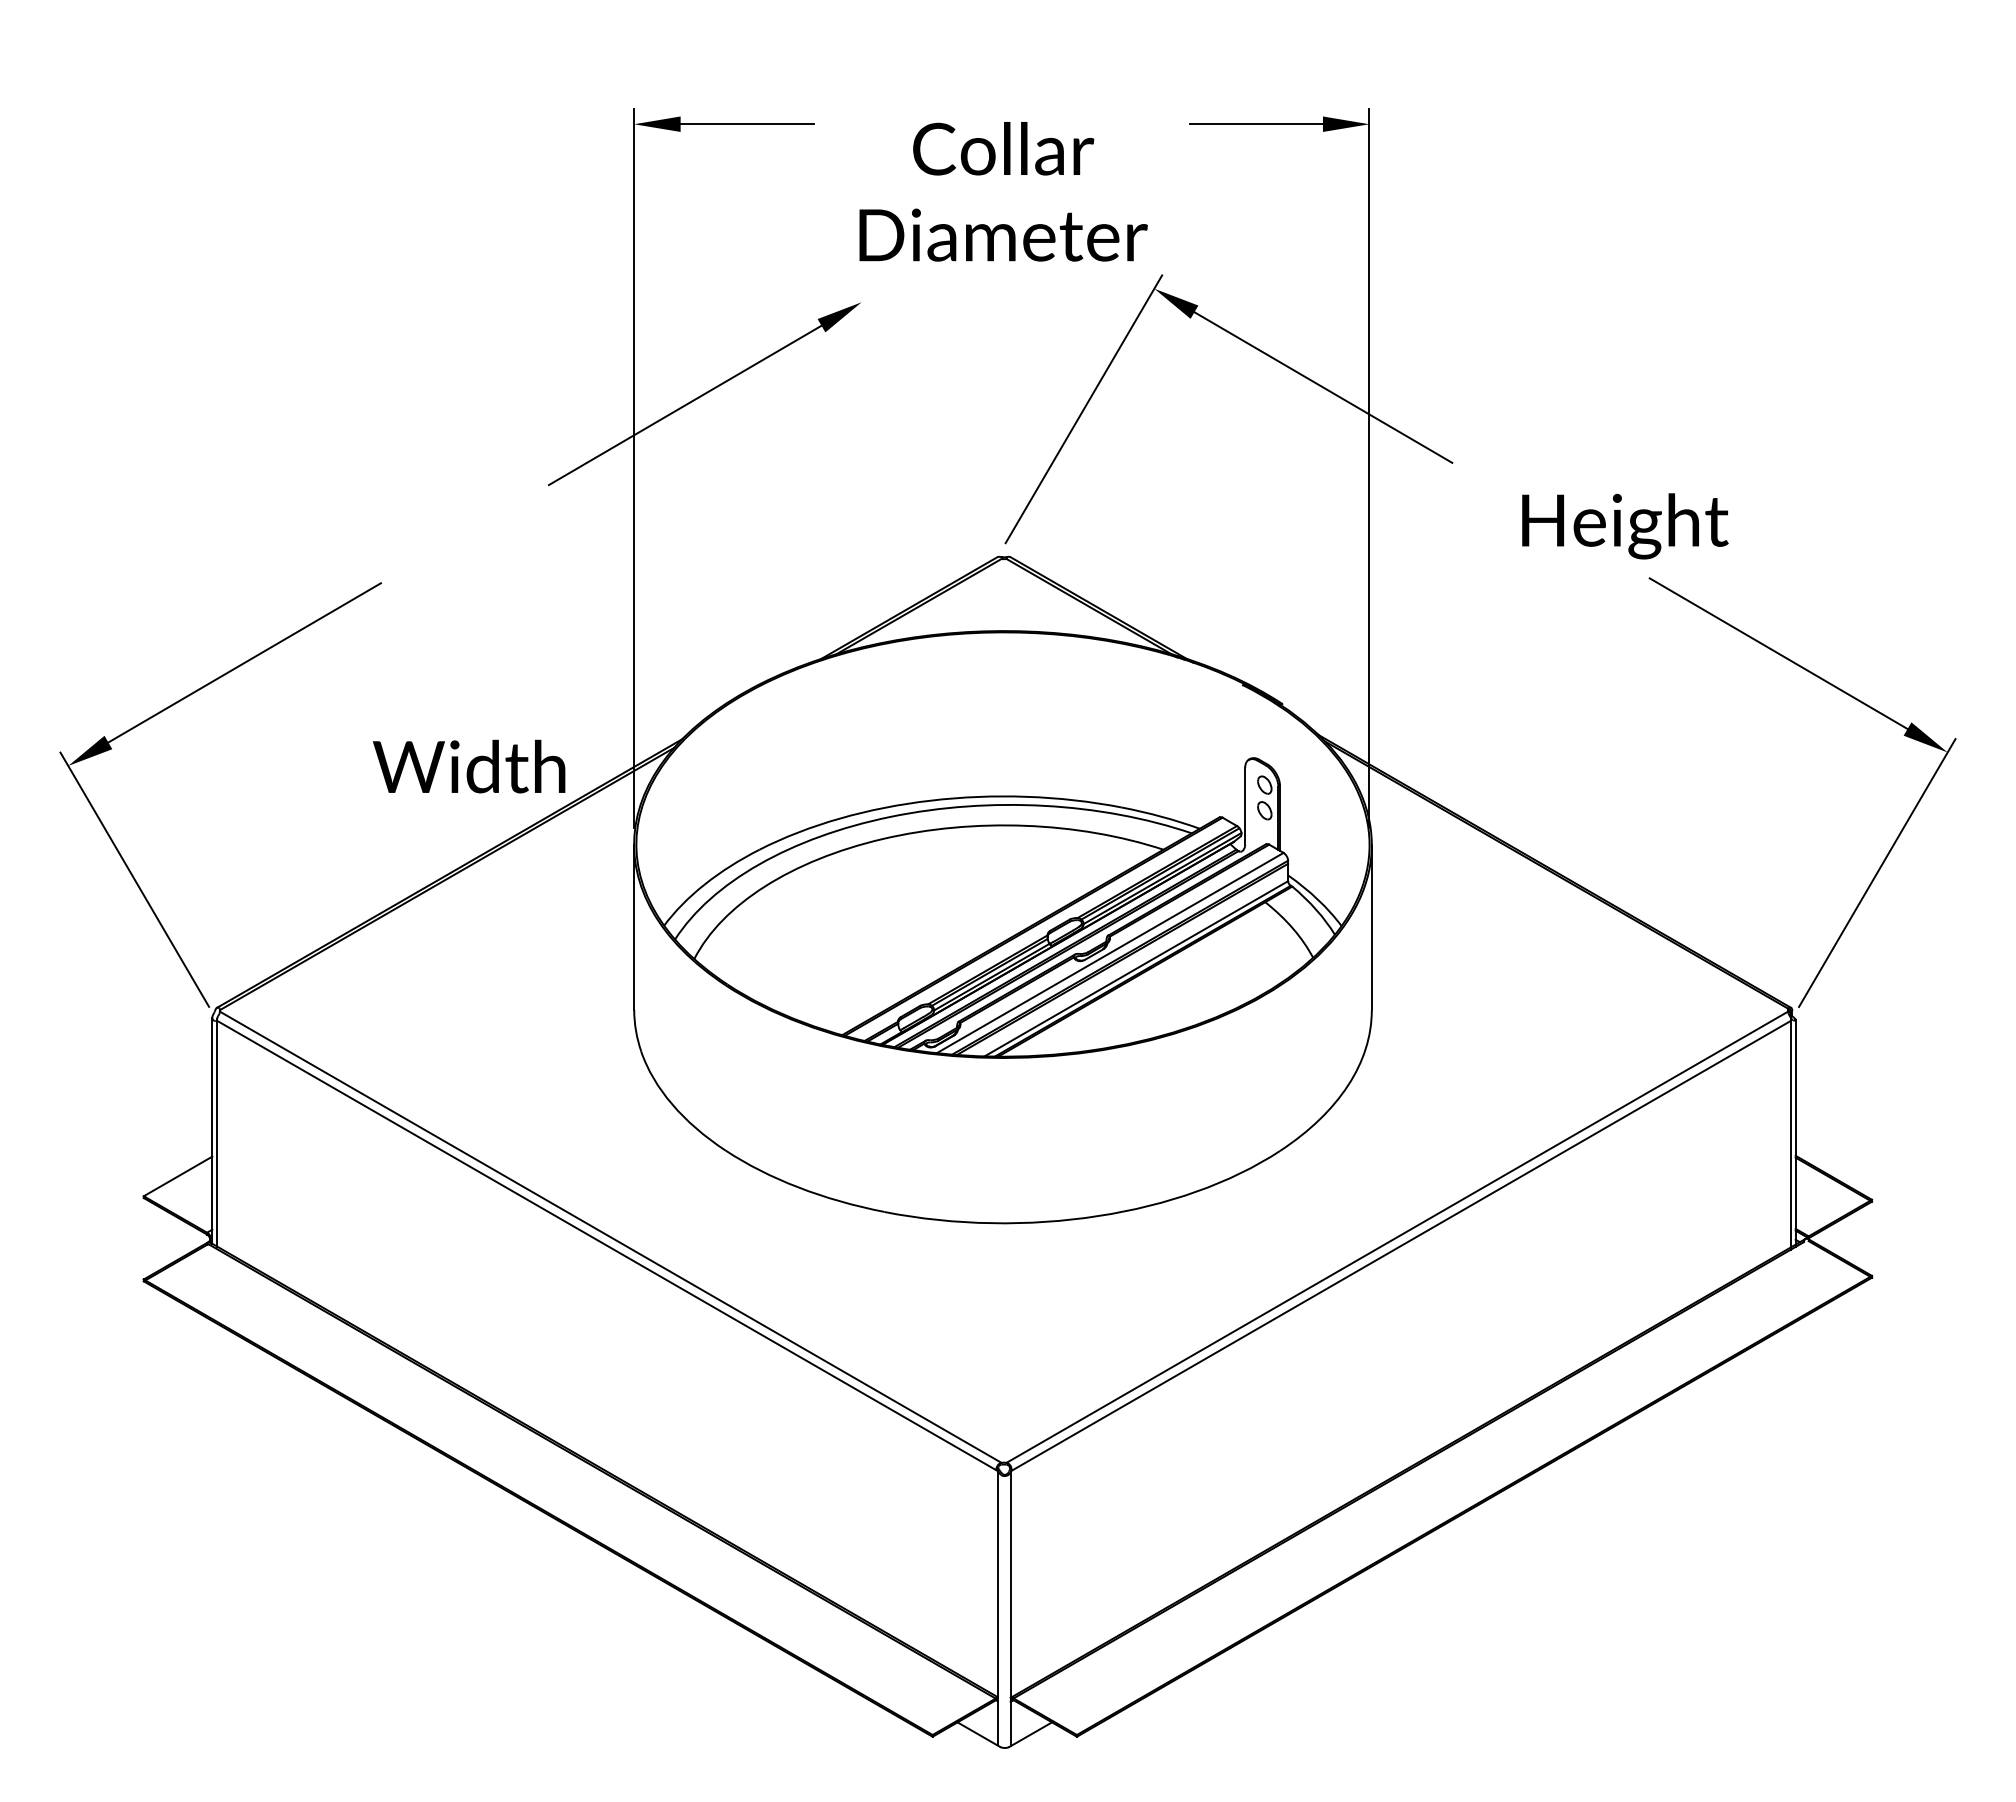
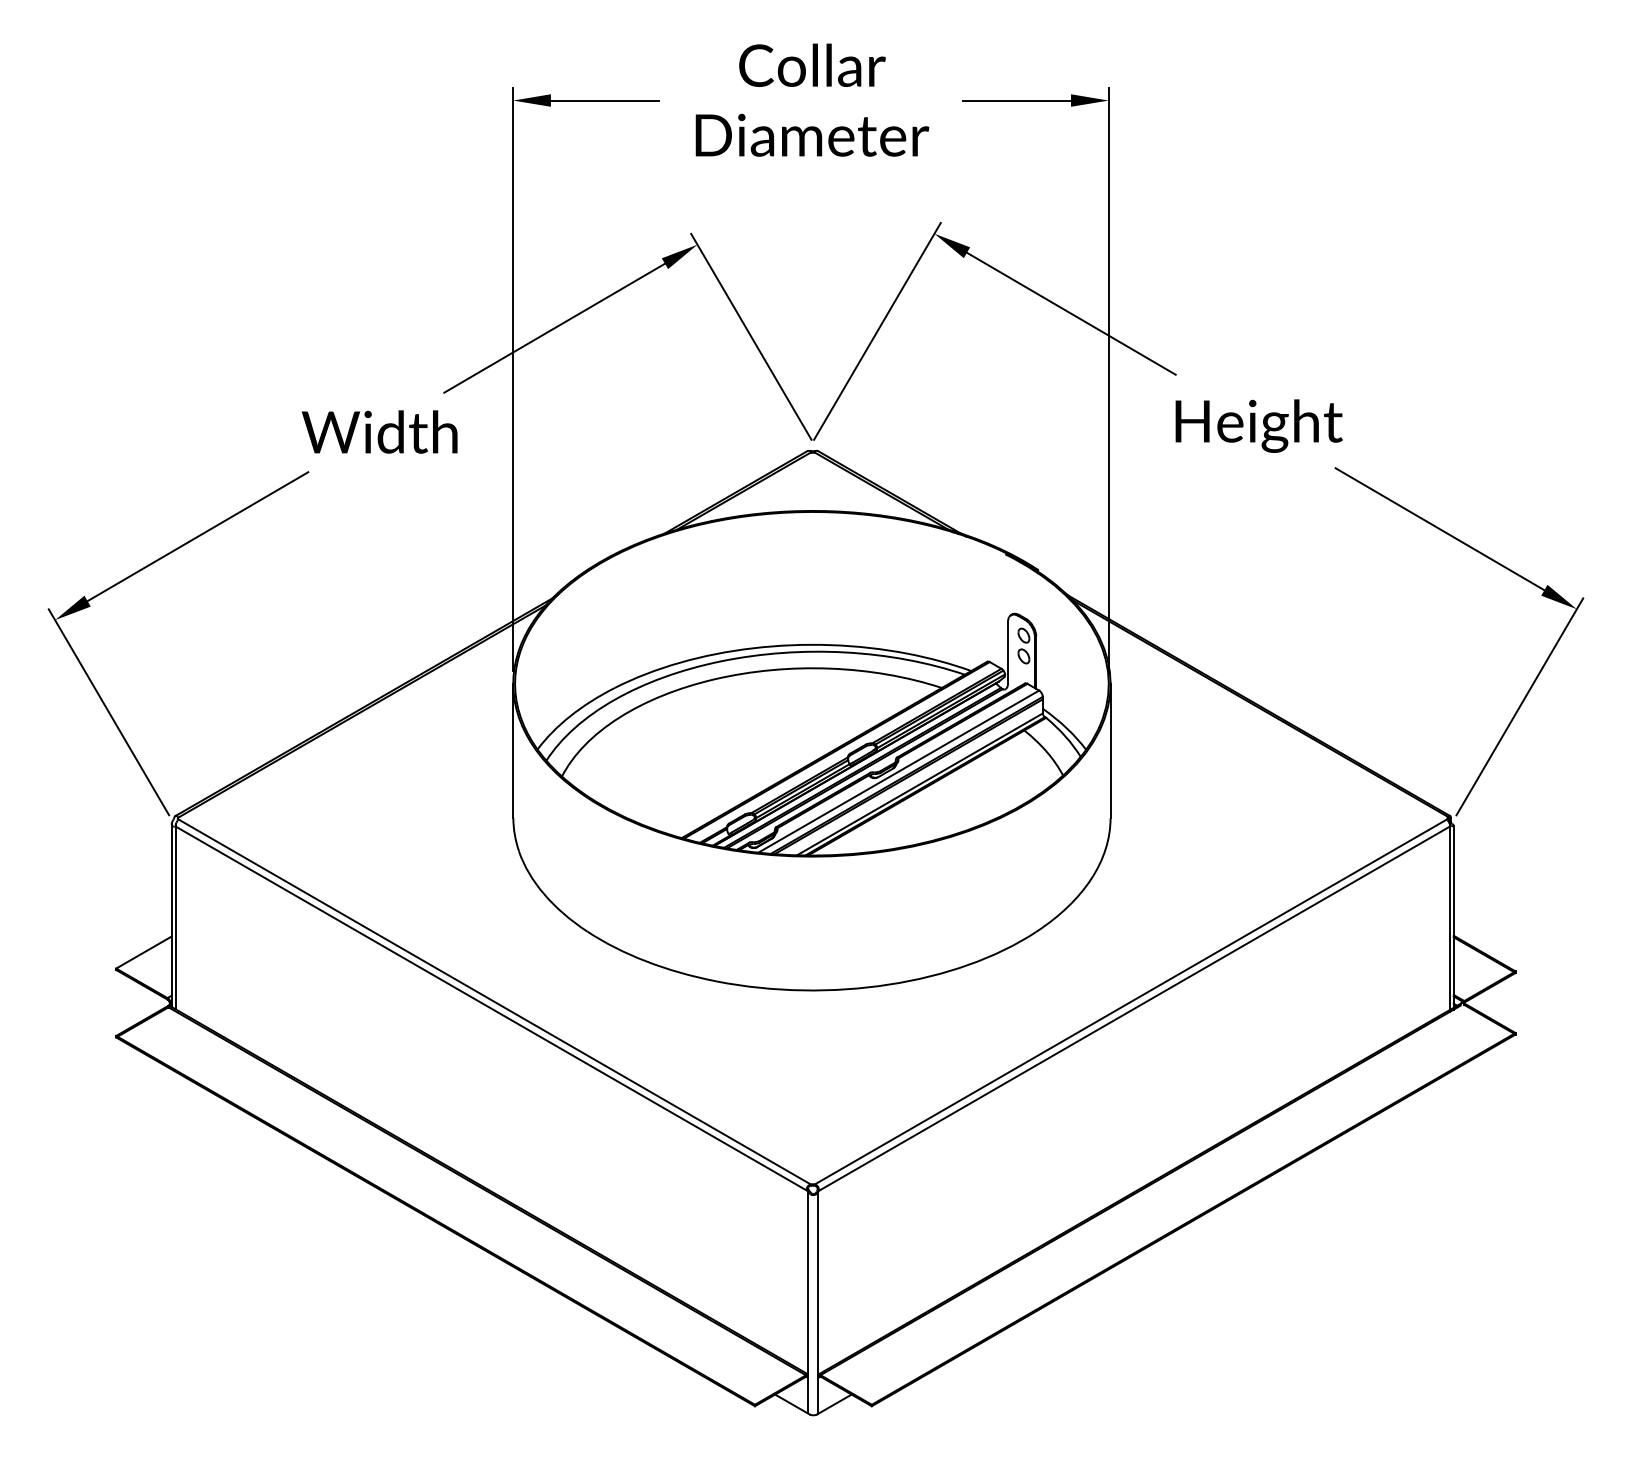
text: (1003, 191) -> (812, 99), moved
line: (927, 415) -> (750, 336), added
text: (1625, 526) -> (1259, 426), moved
text: (469, 766) -> (379, 431), moved

